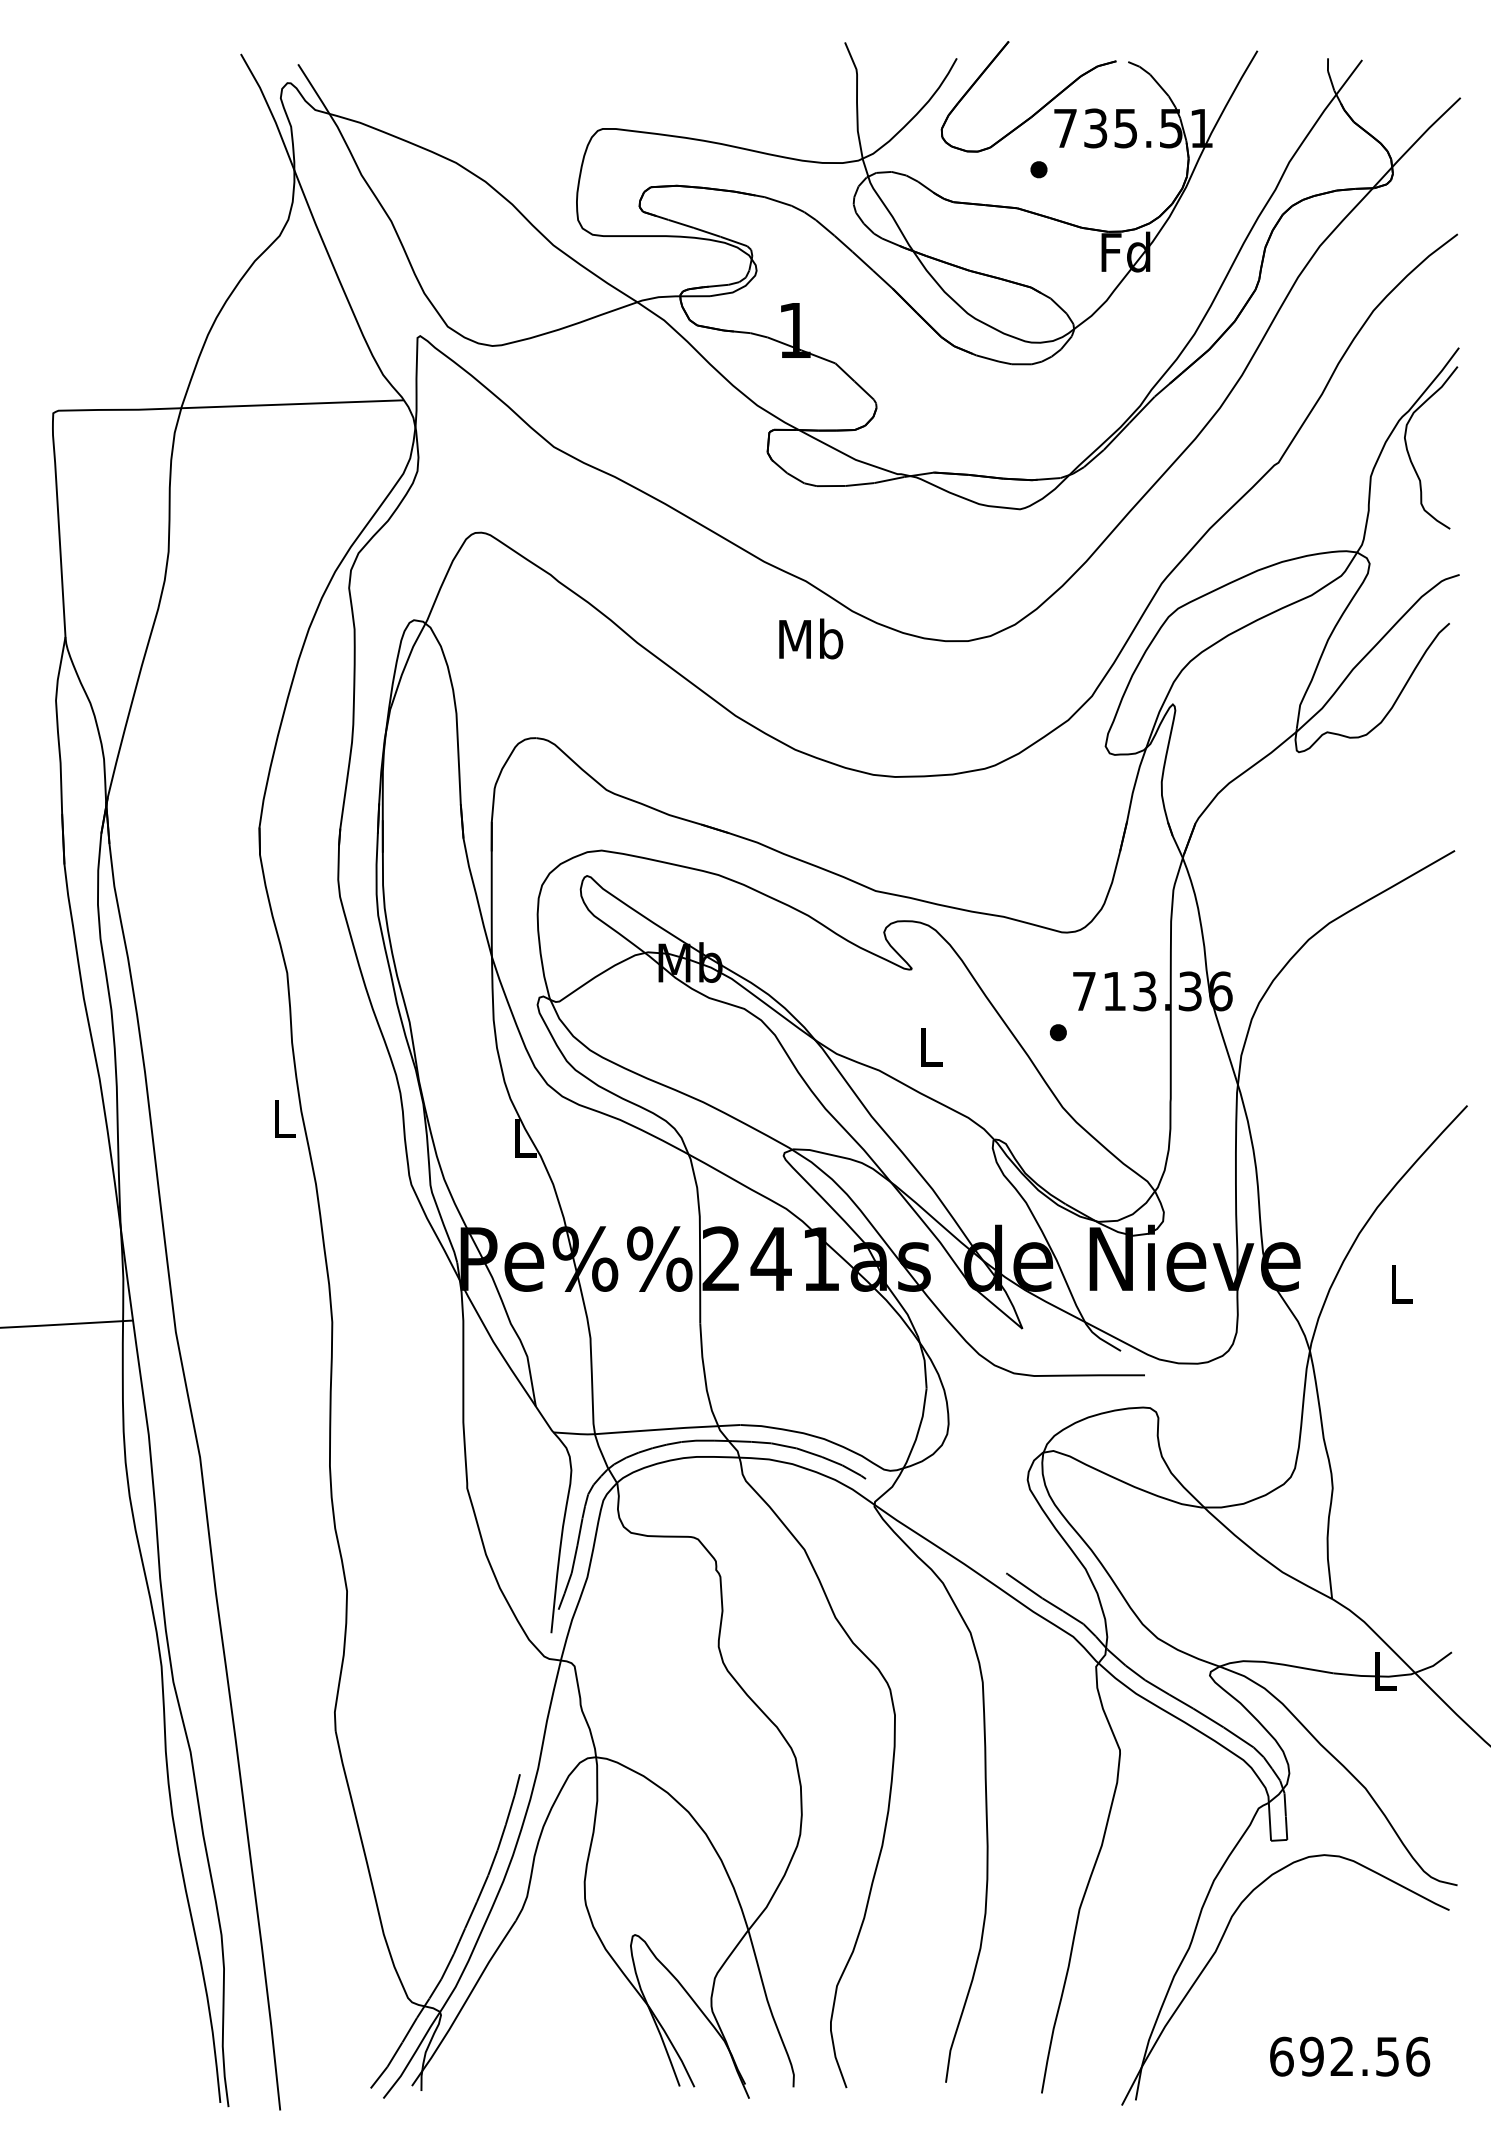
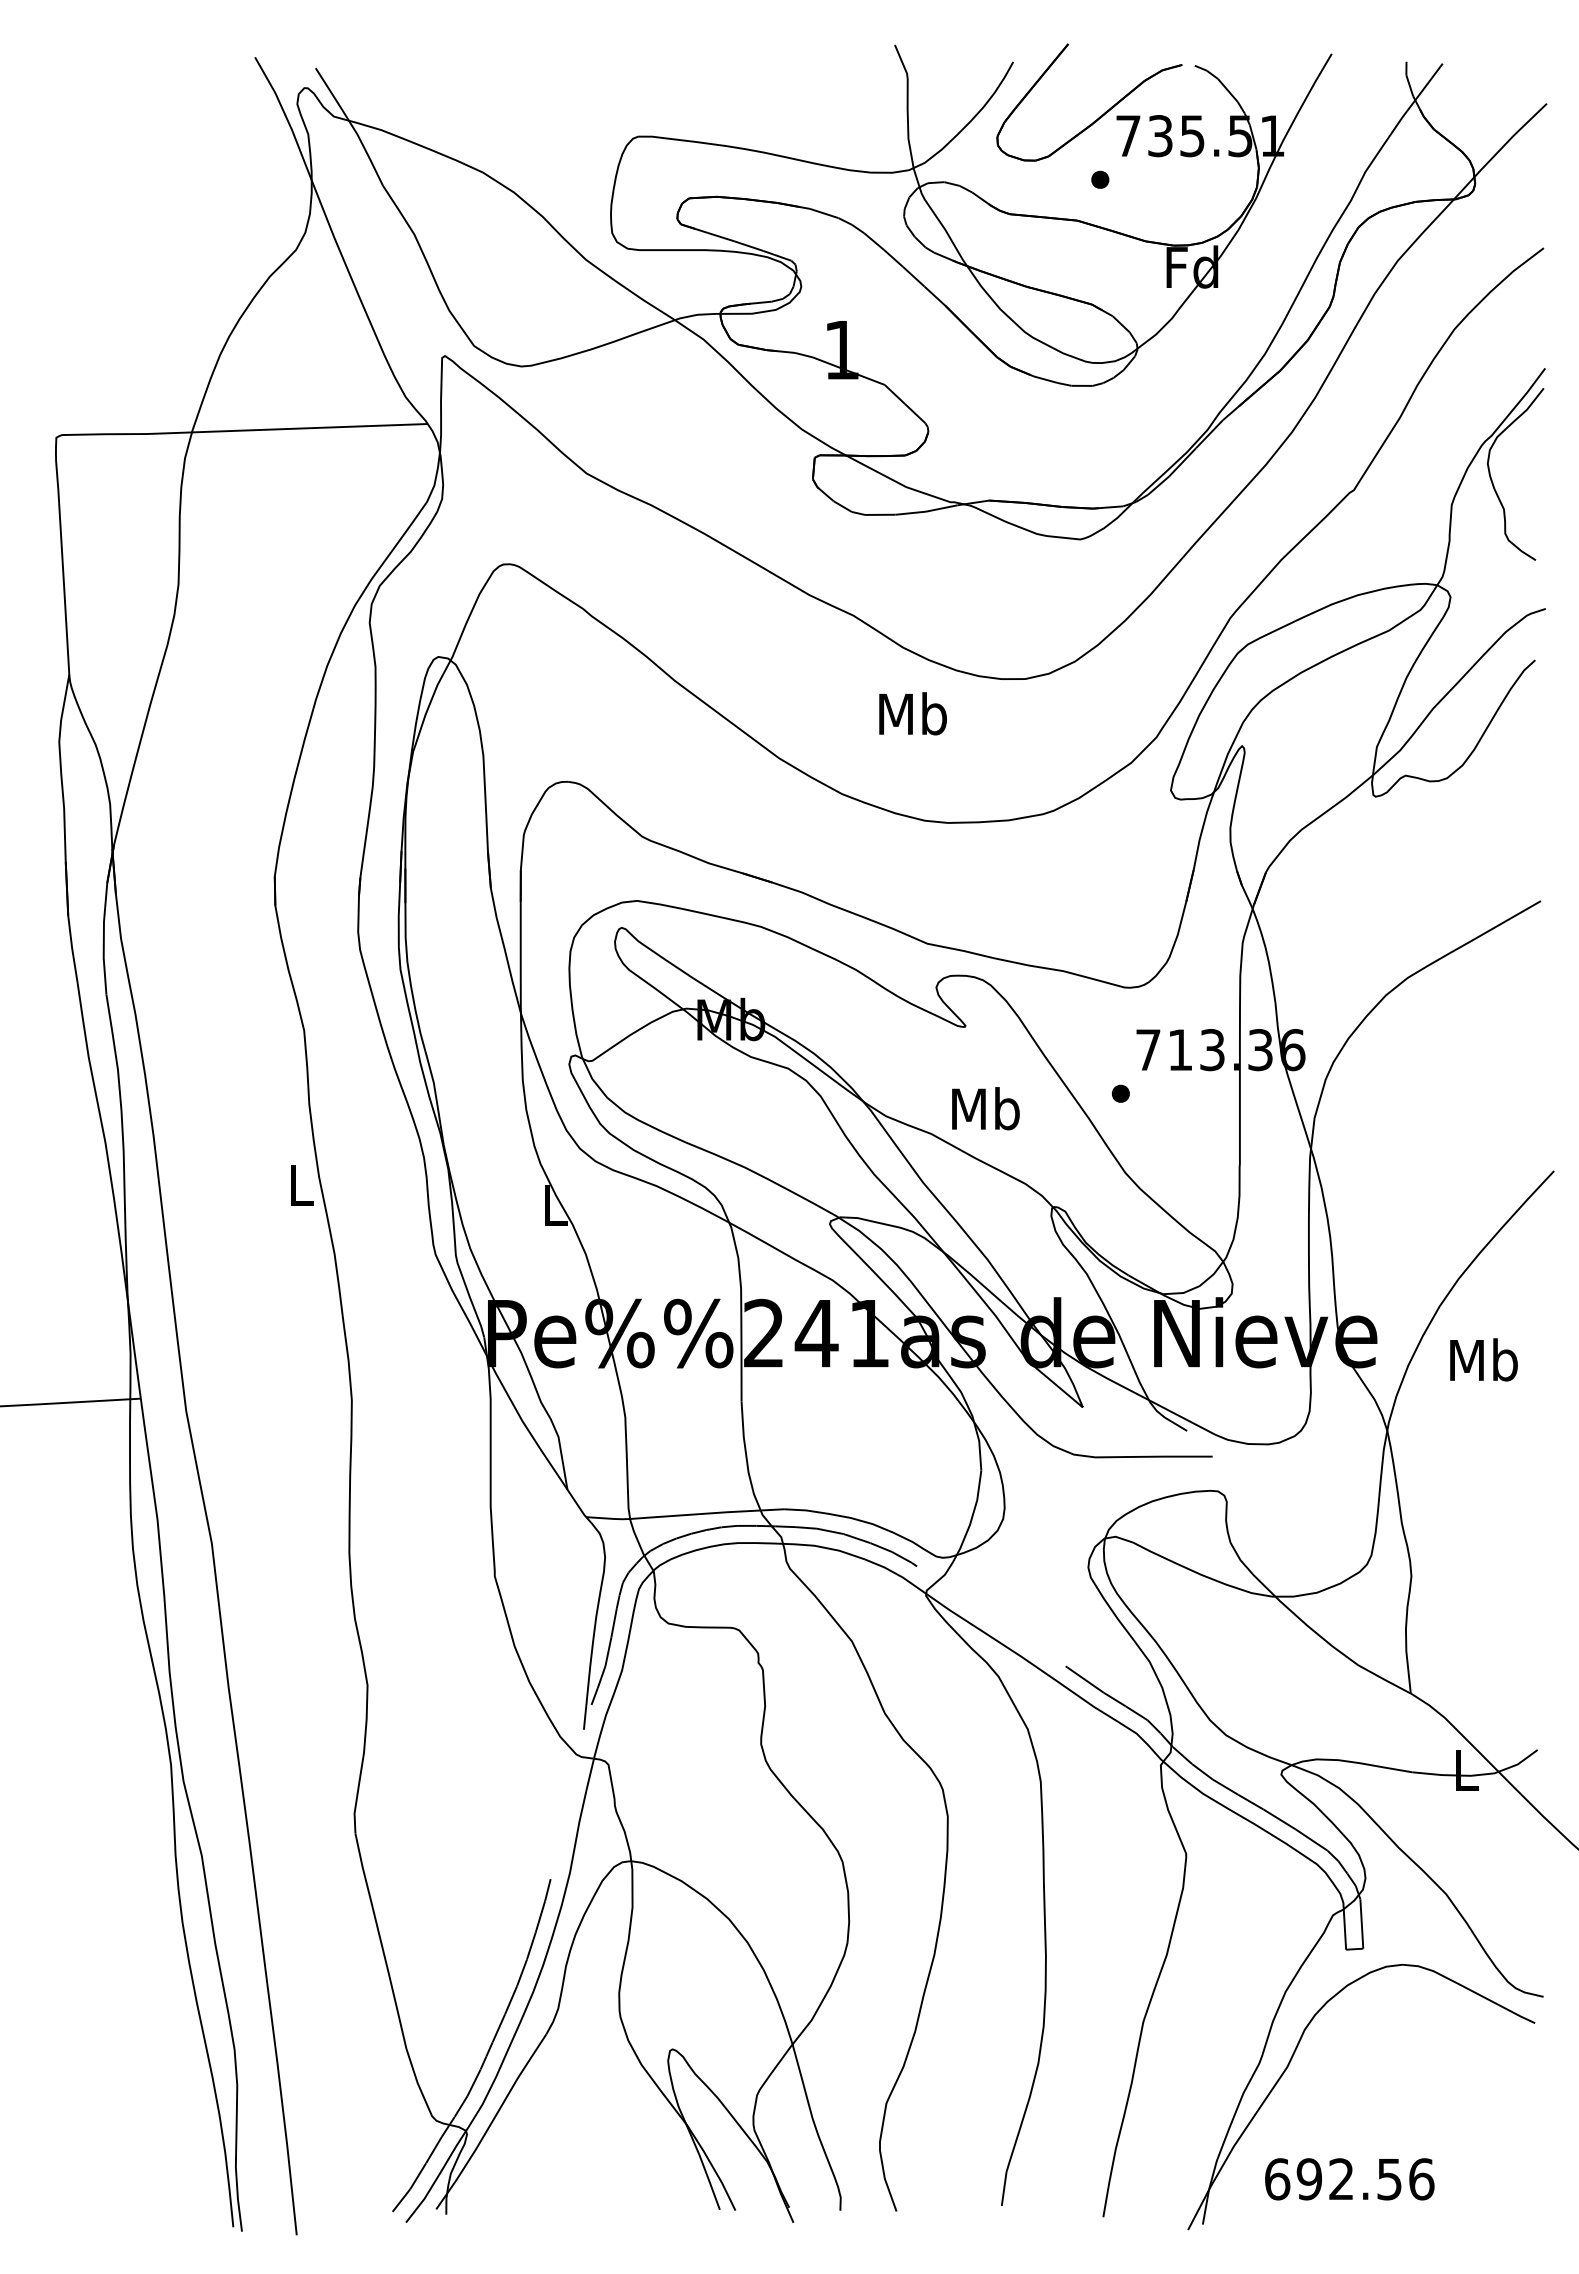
text: (810, 638) -> (912, 713), moved
text: (930, 1046) -> (985, 1108), L -> Mb
text: (1400, 1283) -> (1483, 1359), L -> Mb
text: (1349, 2056) -> (1349, 2179), moved

